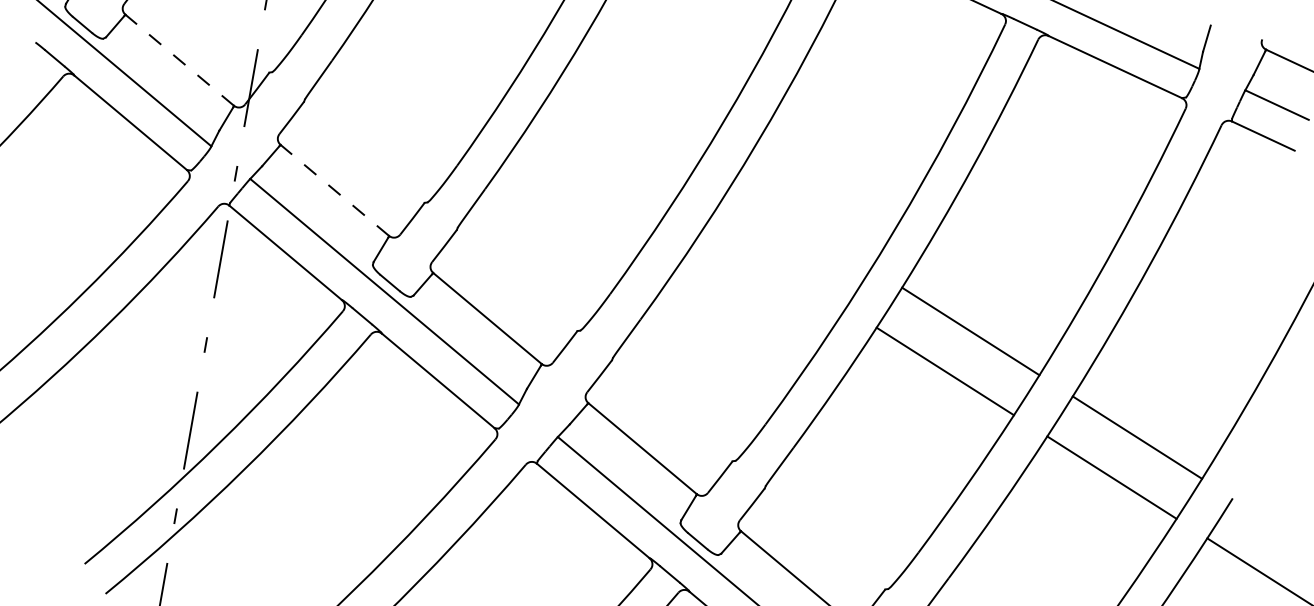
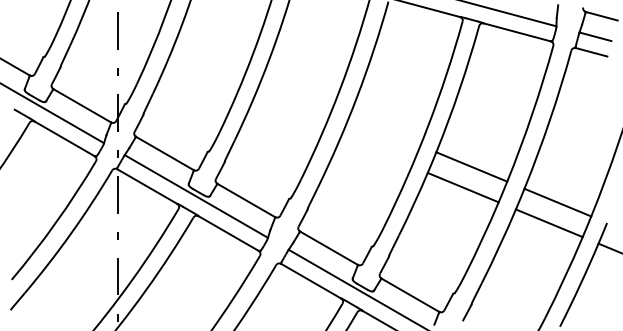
line: (178, 59) -> (81, 105), dashed -> solid
line: (333, 190) -> (164, 153), dashed -> solid

